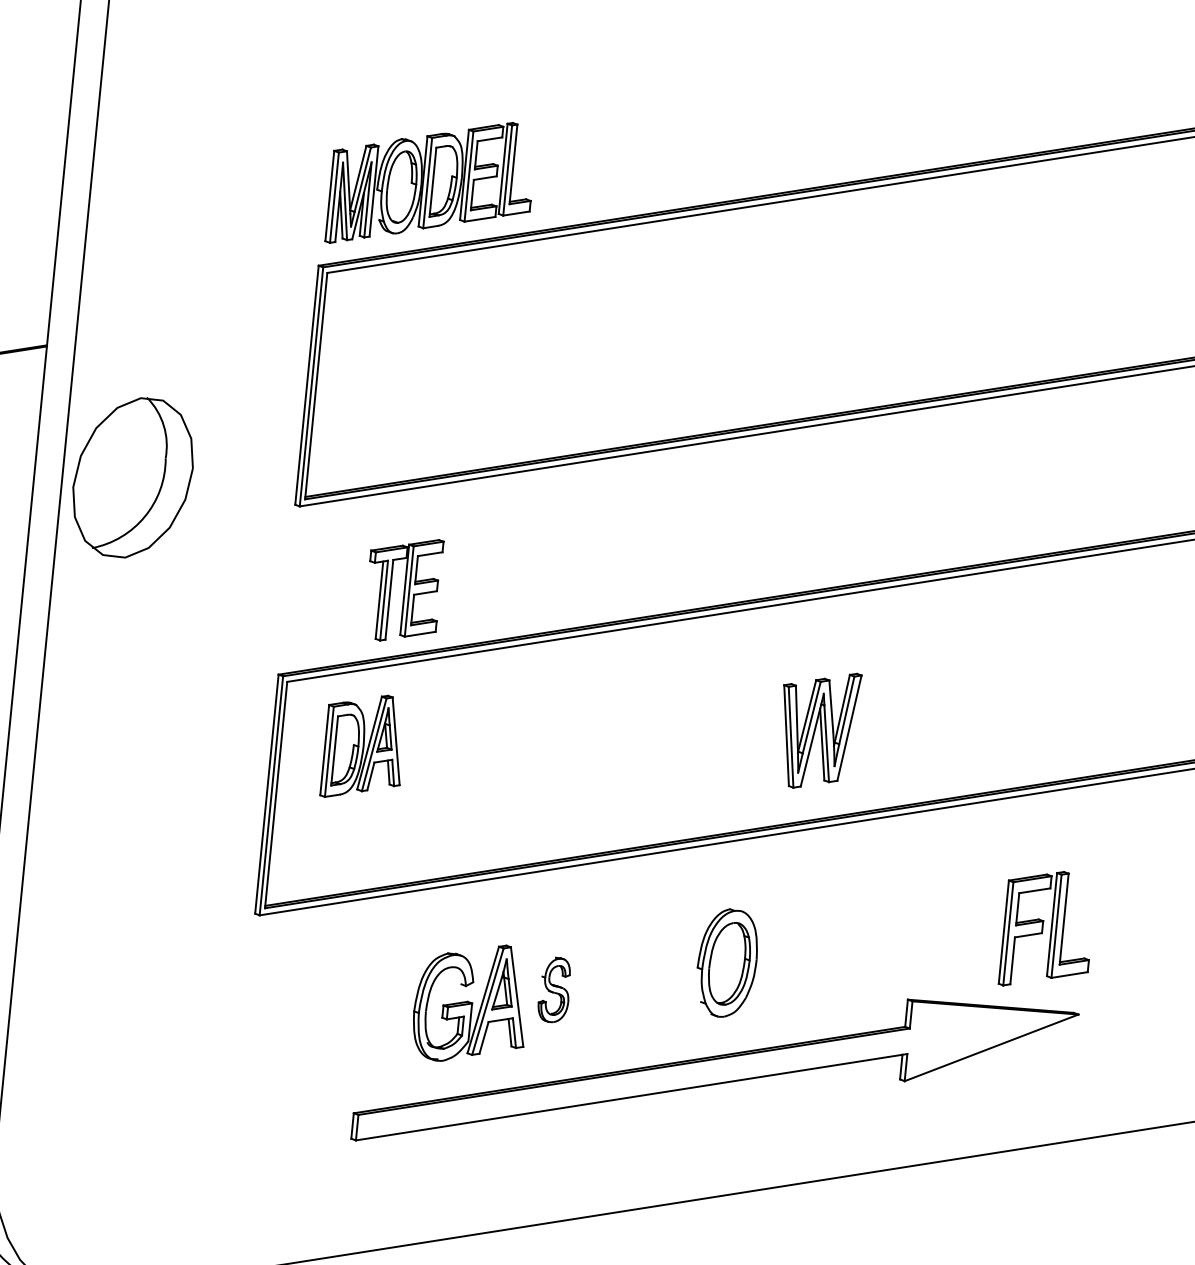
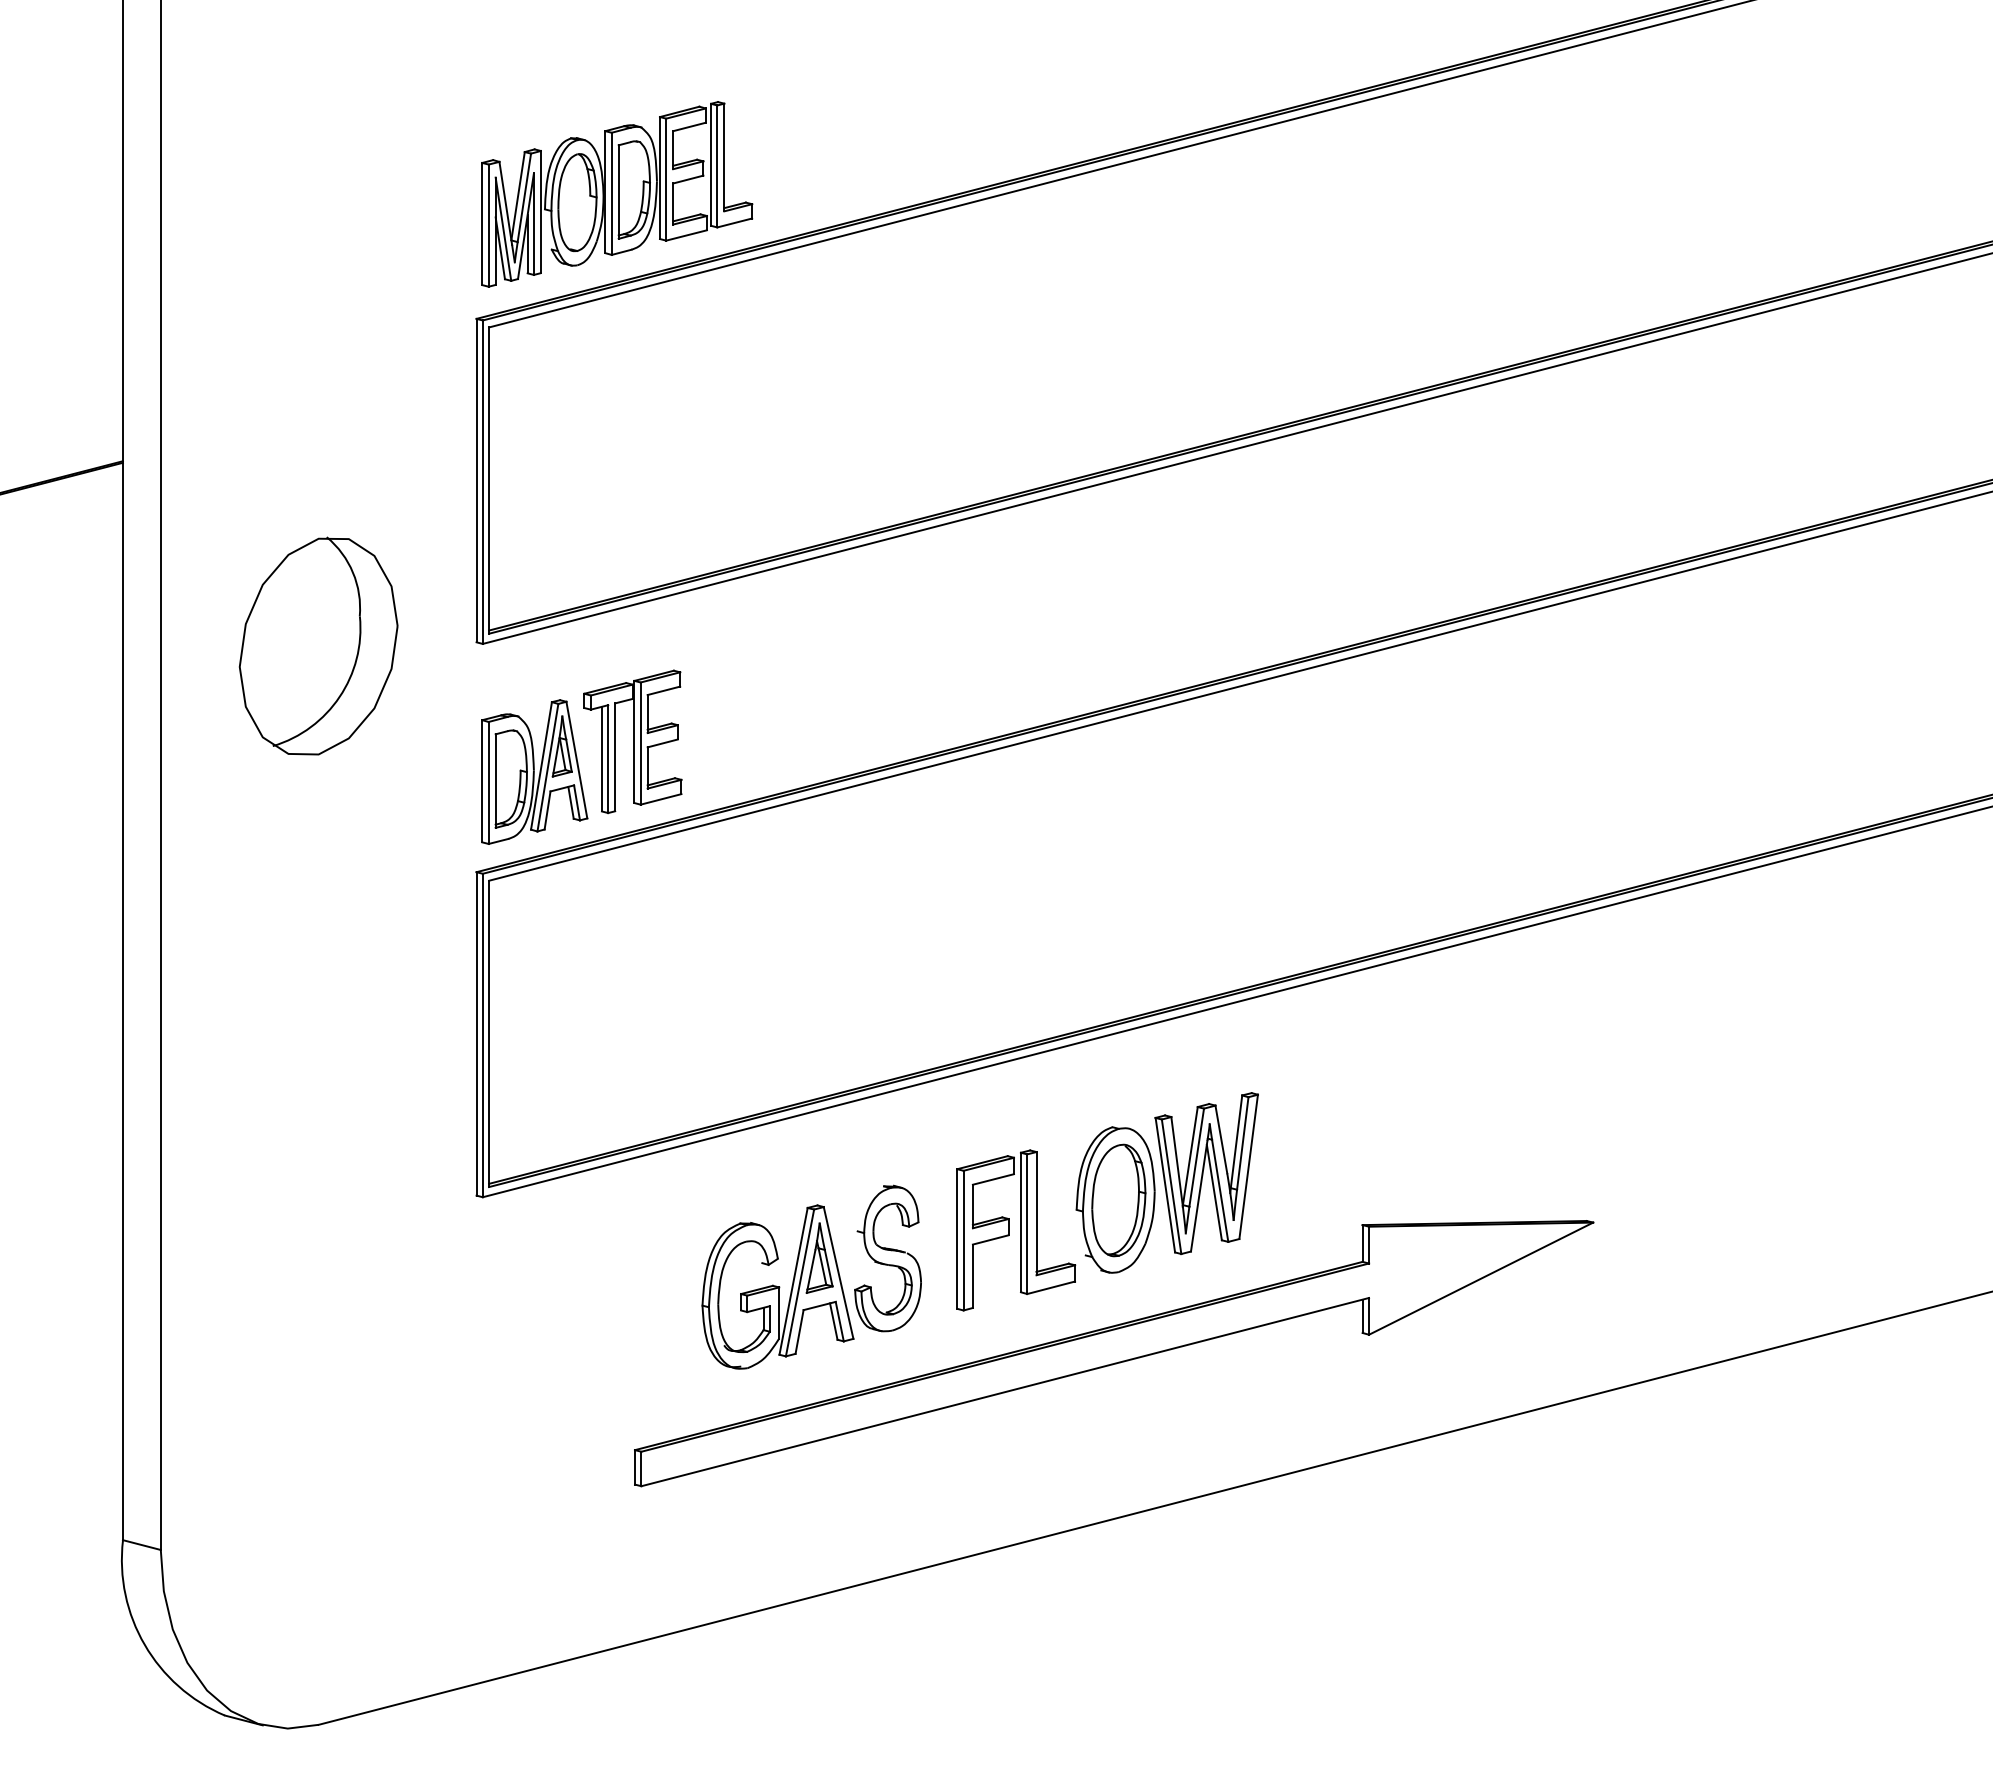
part: (133, 477) -> (318, 645), moved
part: (817, 730) -> (1206, 1173), moved
part: (364, 746) -> (534, 771), moved
part: (1048, 930) -> (1016, 1230), moved
part: (554, 989) -> (887, 1258), size x1.67

